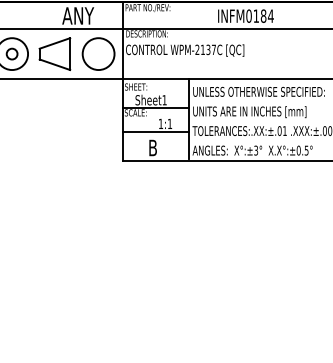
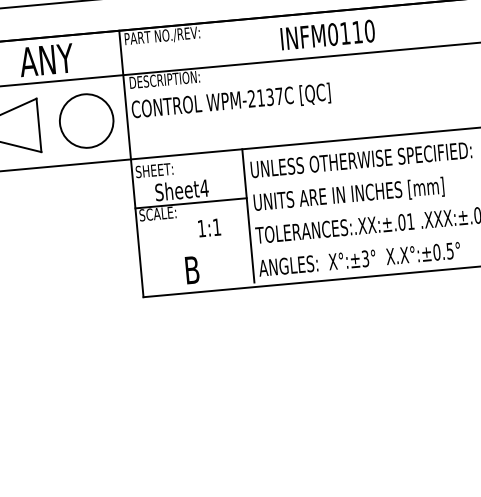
text: (266, 15) -> (362, 30), INFM0184 -> INFM0110
text: (164, 100) -> (204, 188), Sheet1 -> Sheet4
line: (155, 132) -> (193, 243), removed

